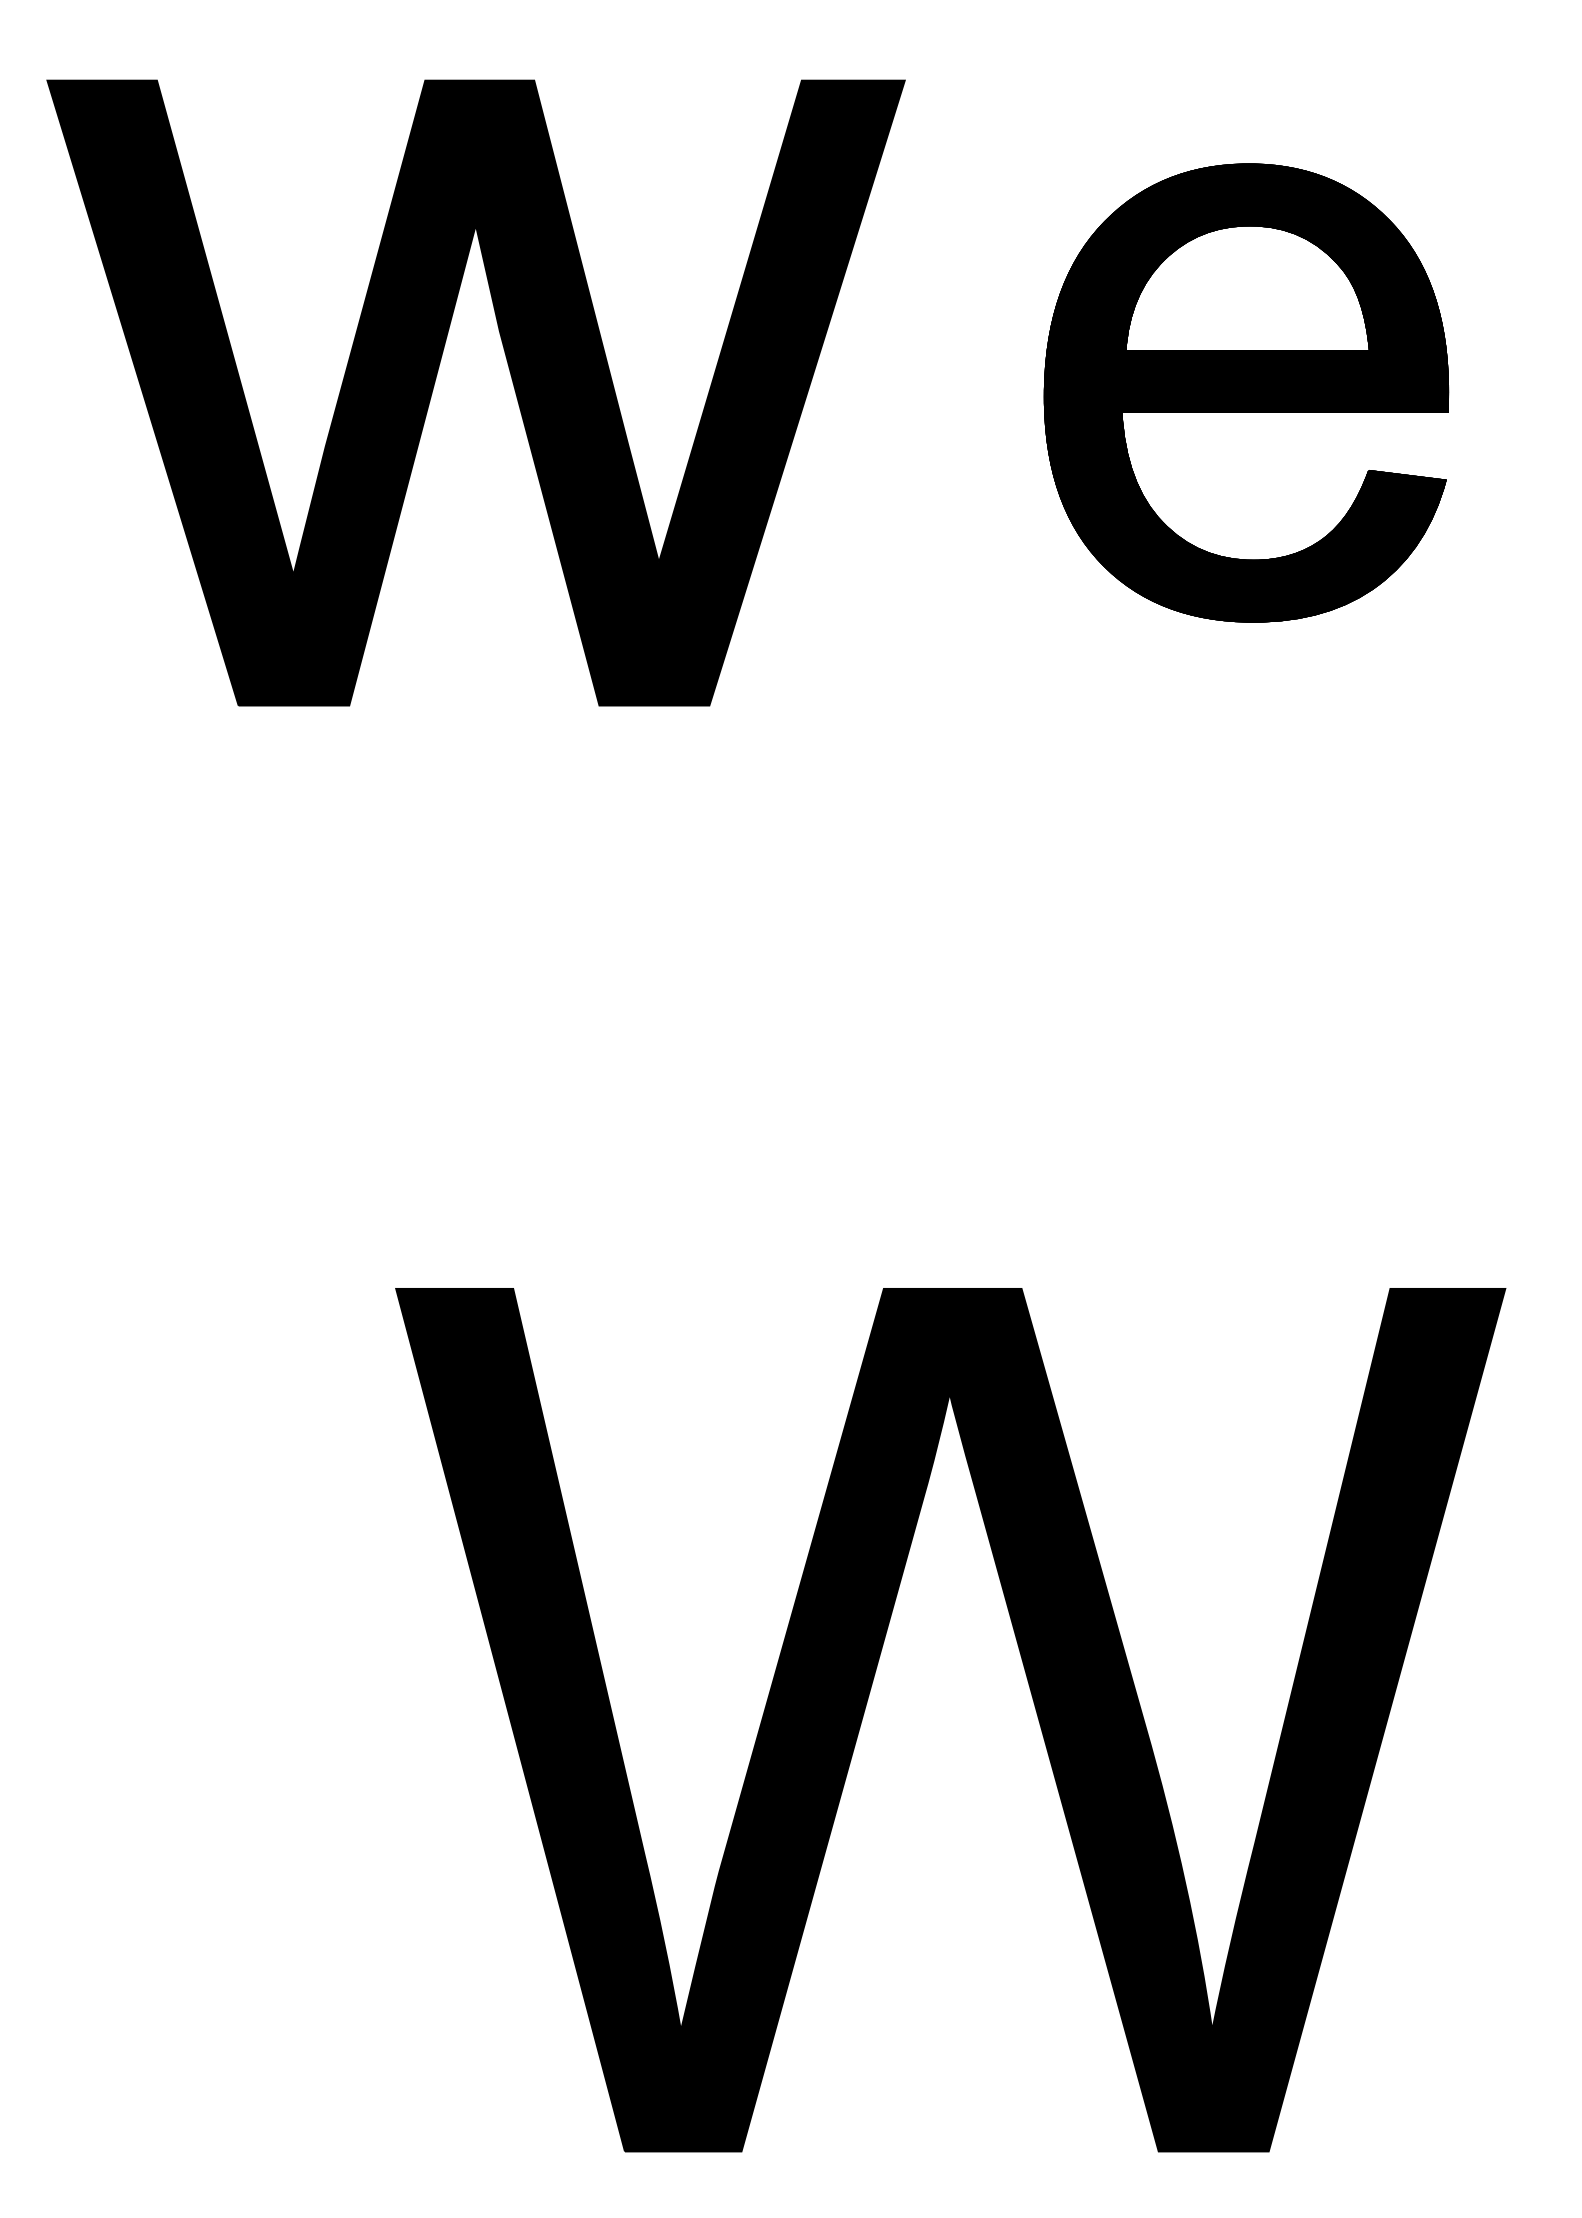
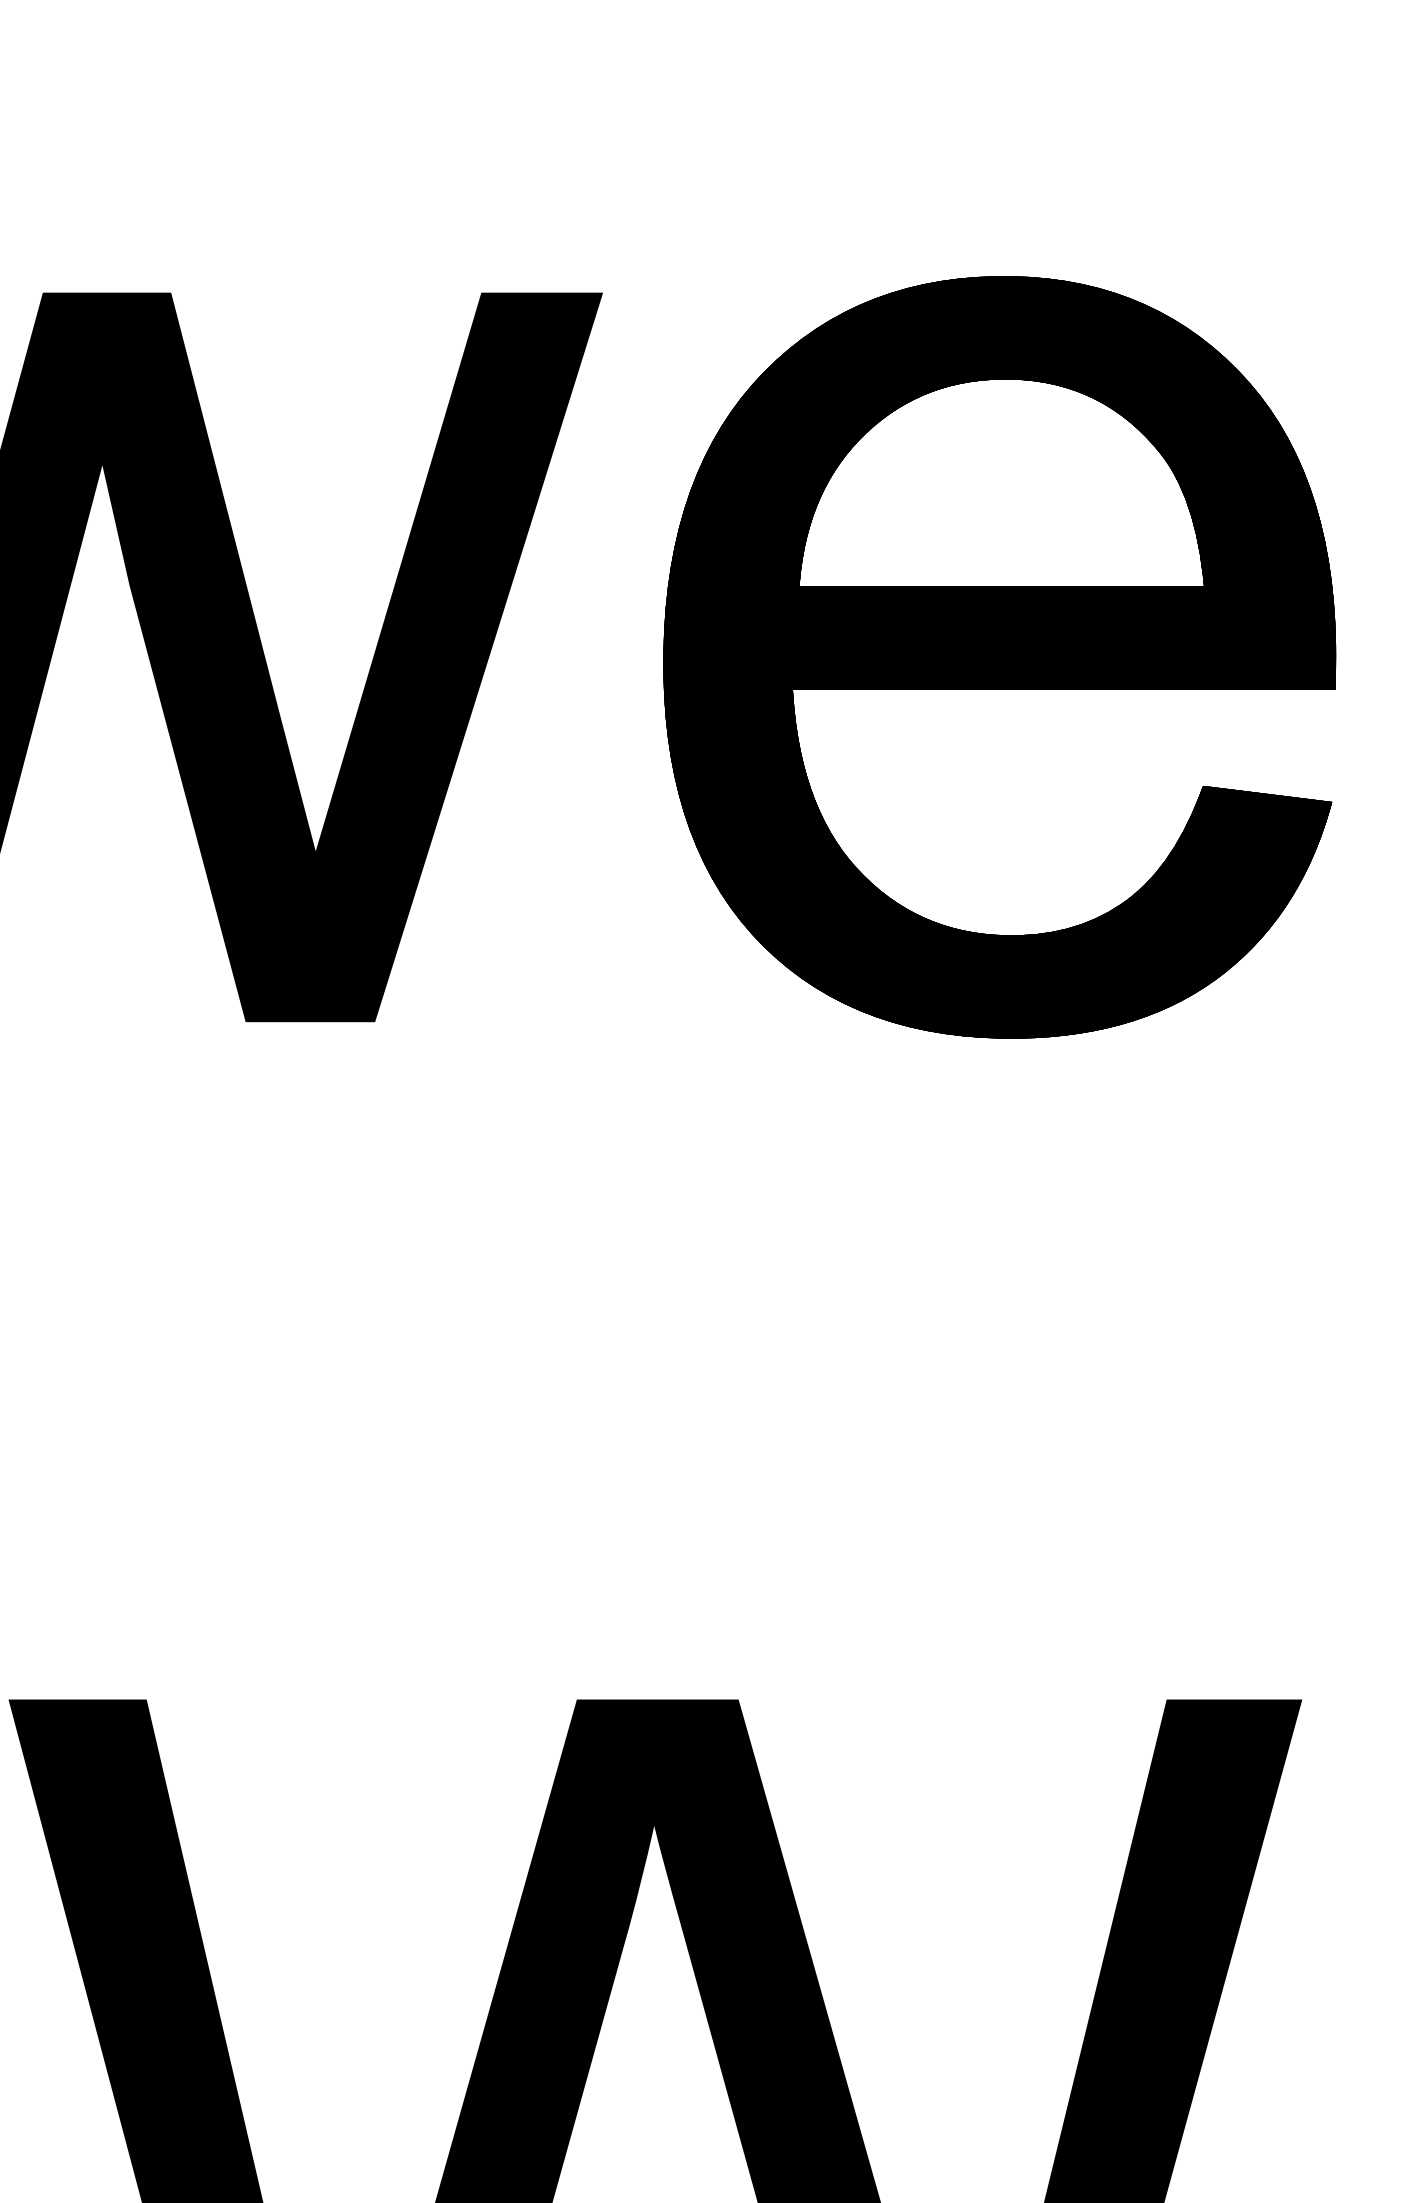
part: (1246, 392) -> (999, 656), size x1.43

